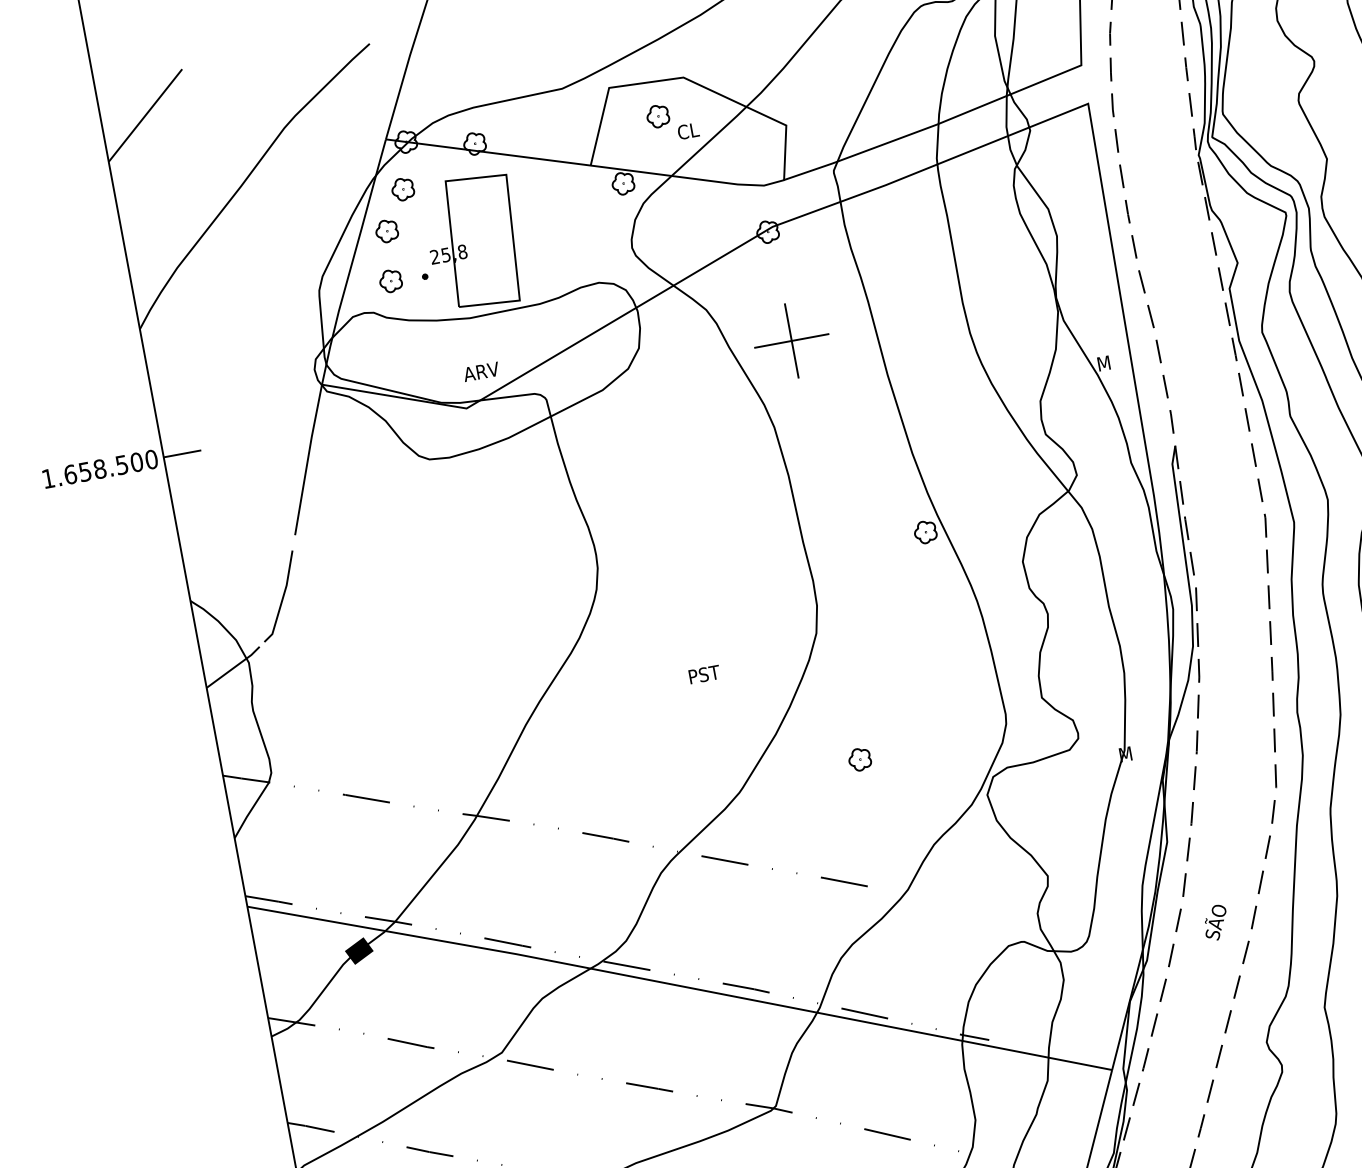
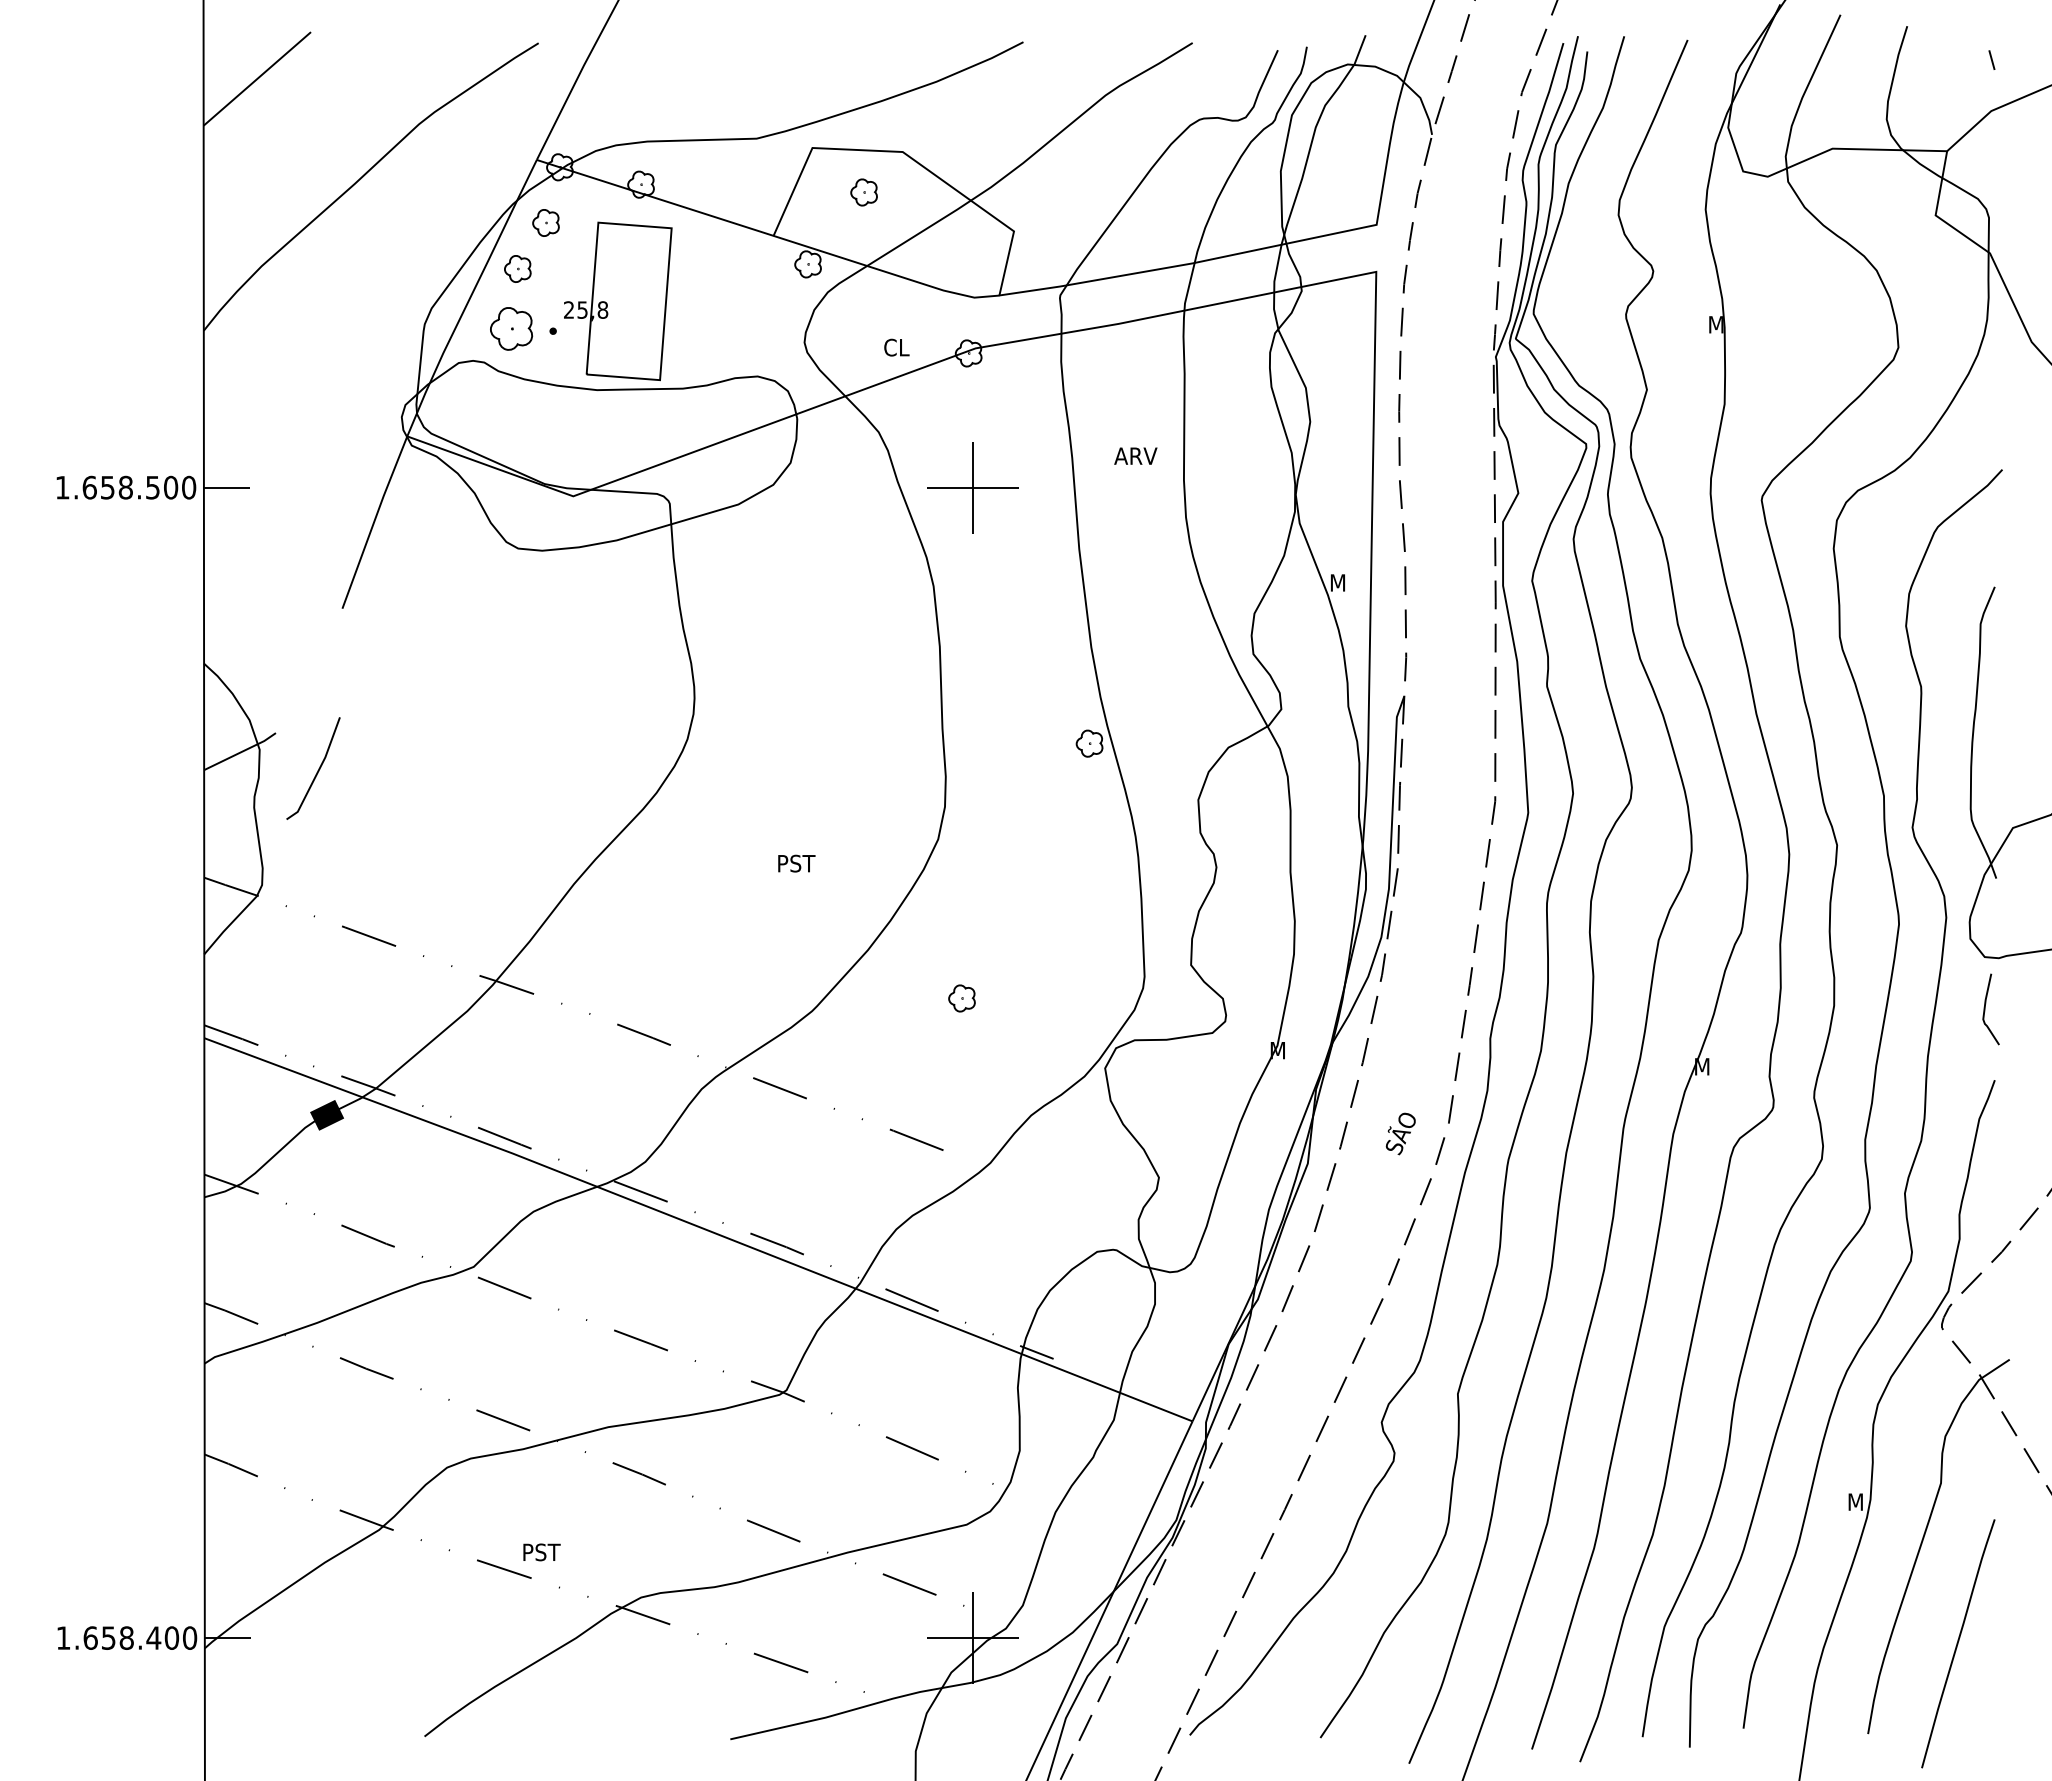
text: (688, 131) -> (896, 347), moved
part: (390, 280) -> (511, 328), size x1.6
text: (481, 371) -> (1135, 455), moved
line: (282, 597) -> (317, 770), moved
text: (1215, 922) -> (1400, 1133), moved

